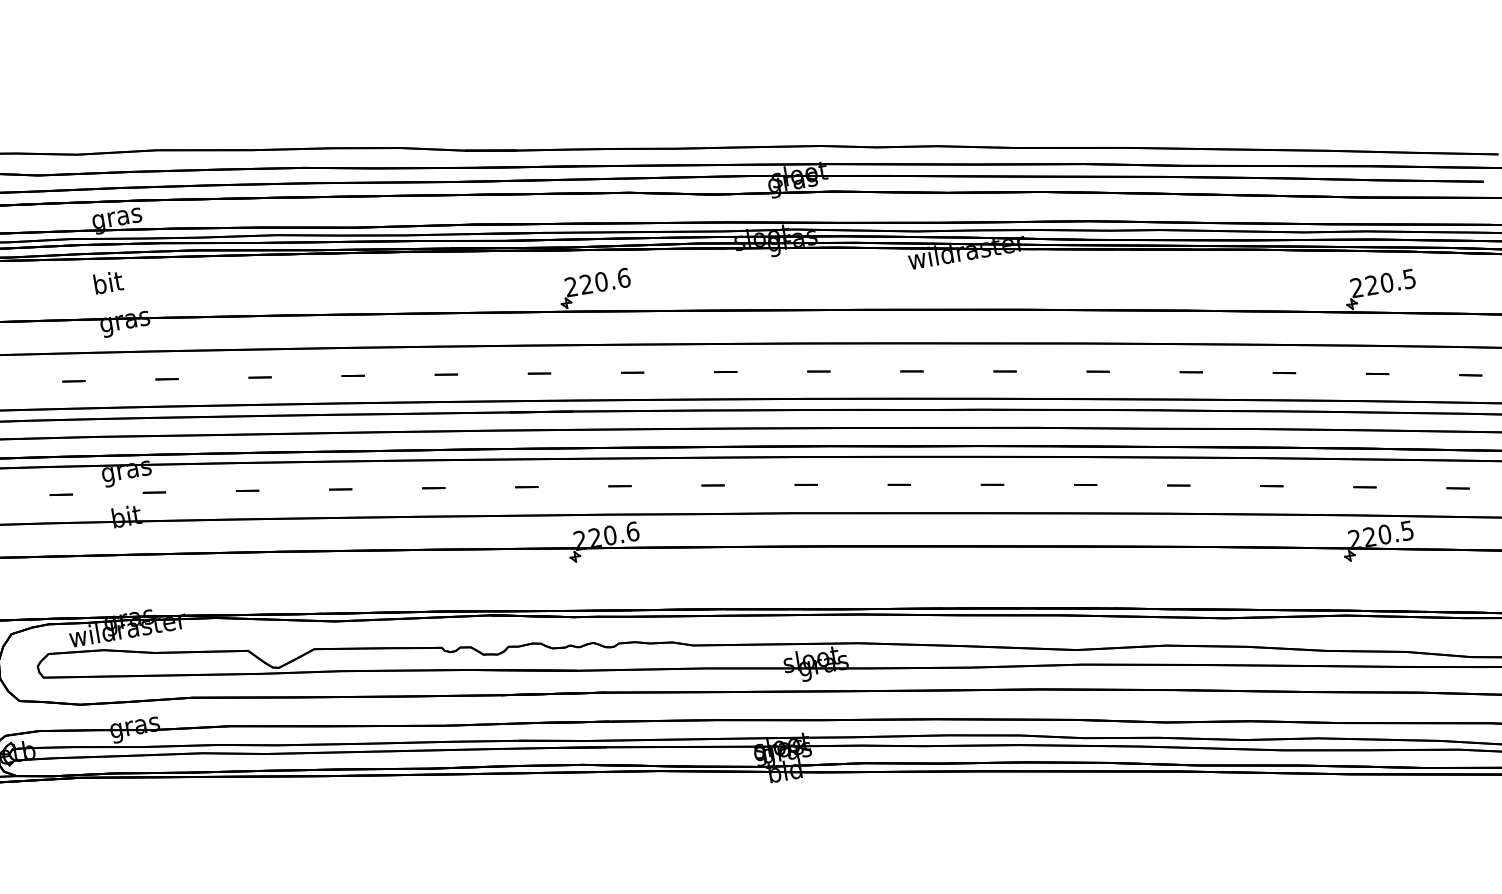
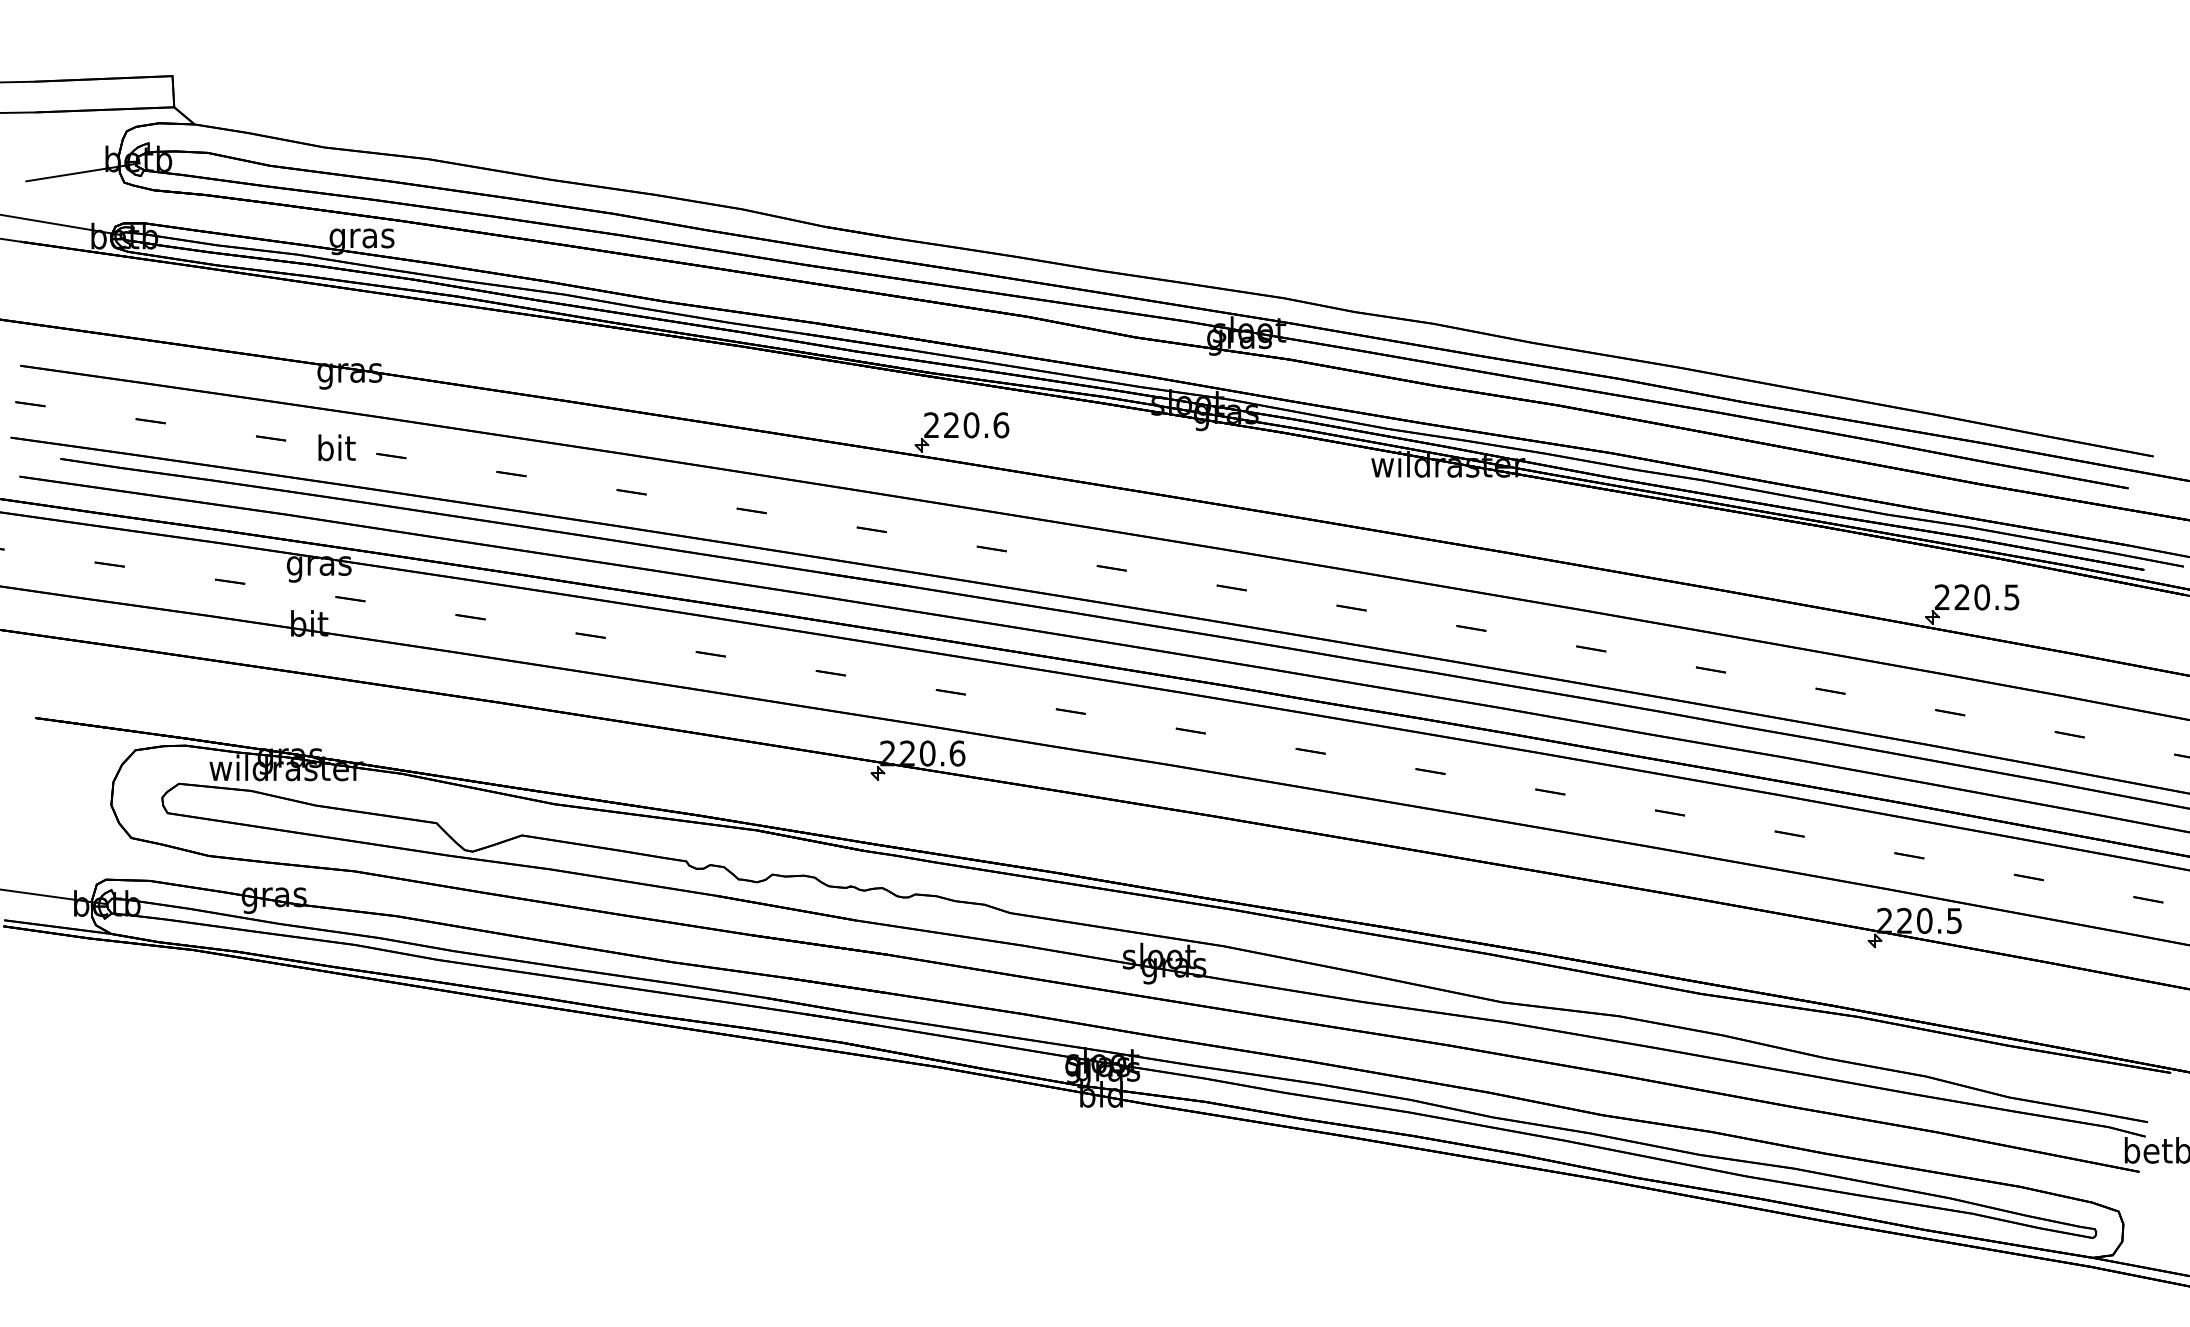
text: (108, 282) -> (336, 447), moved

